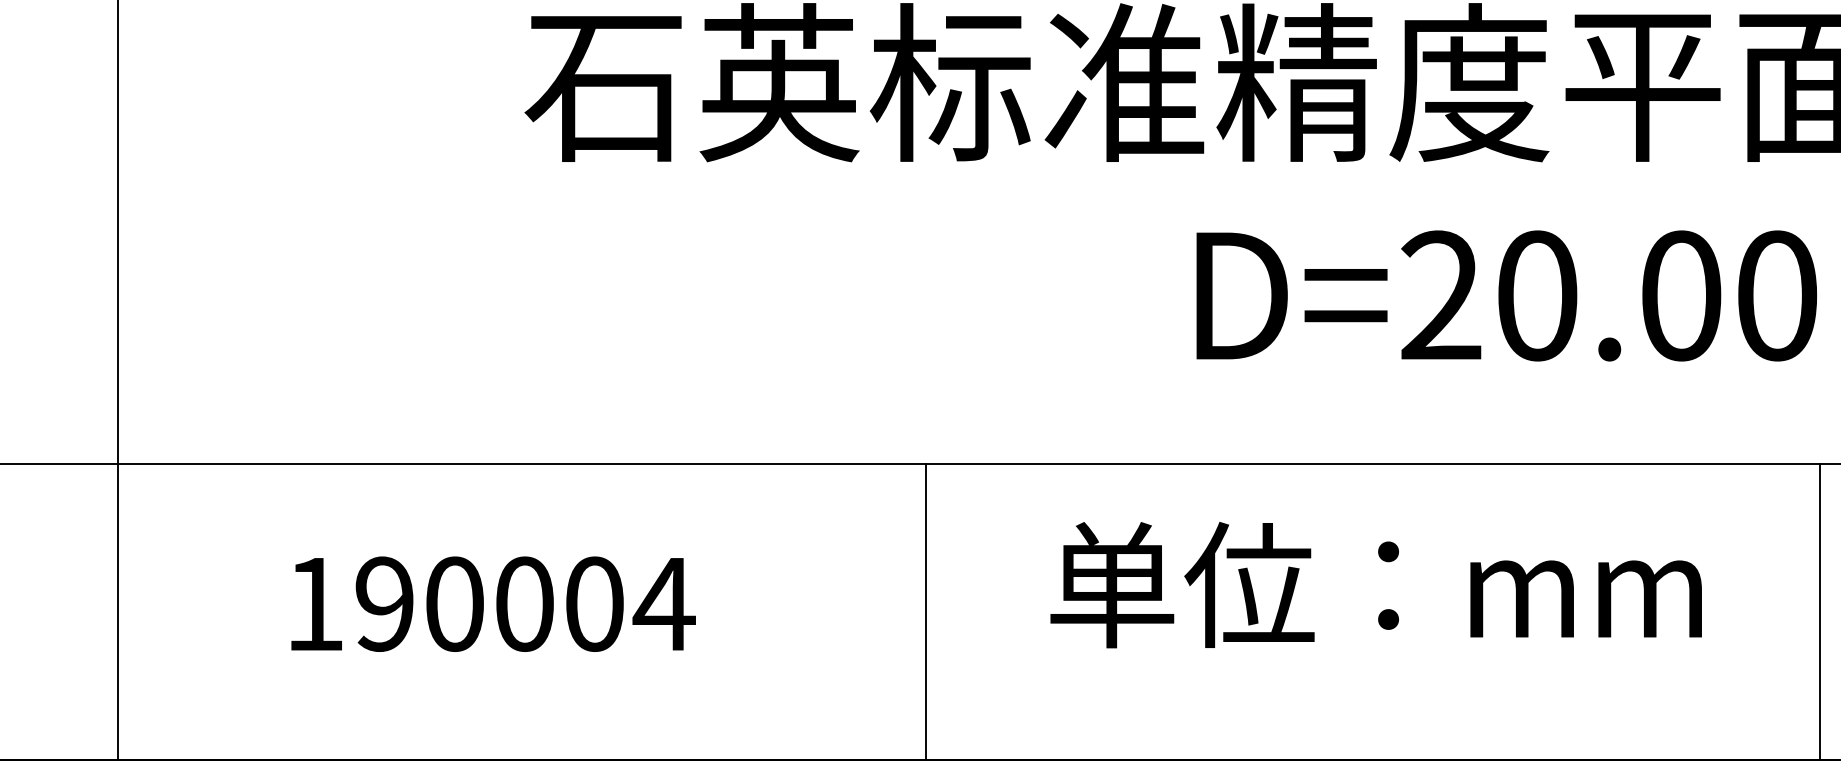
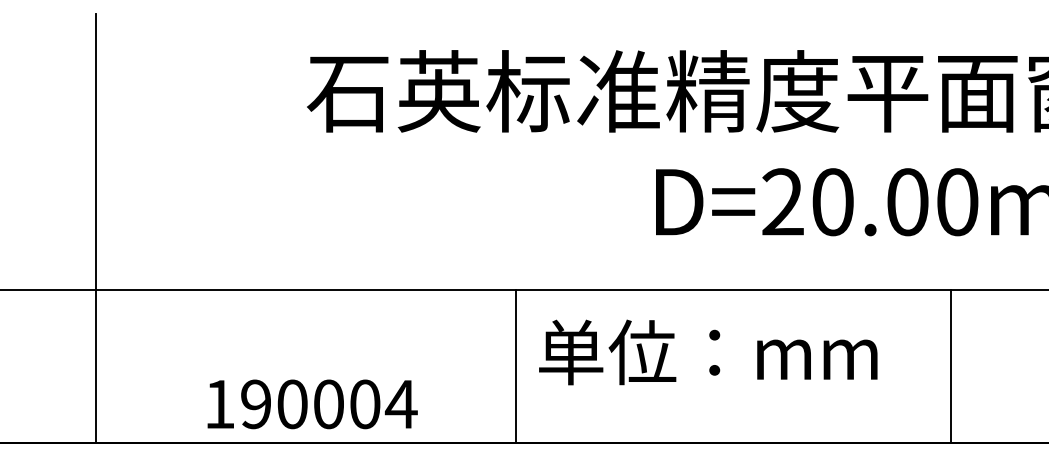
text: (1376, 585) -> (708, 352), moved
text: (493, 604) -> (312, 404), moved
line: (1819, 612) -> (950, 366), moved

